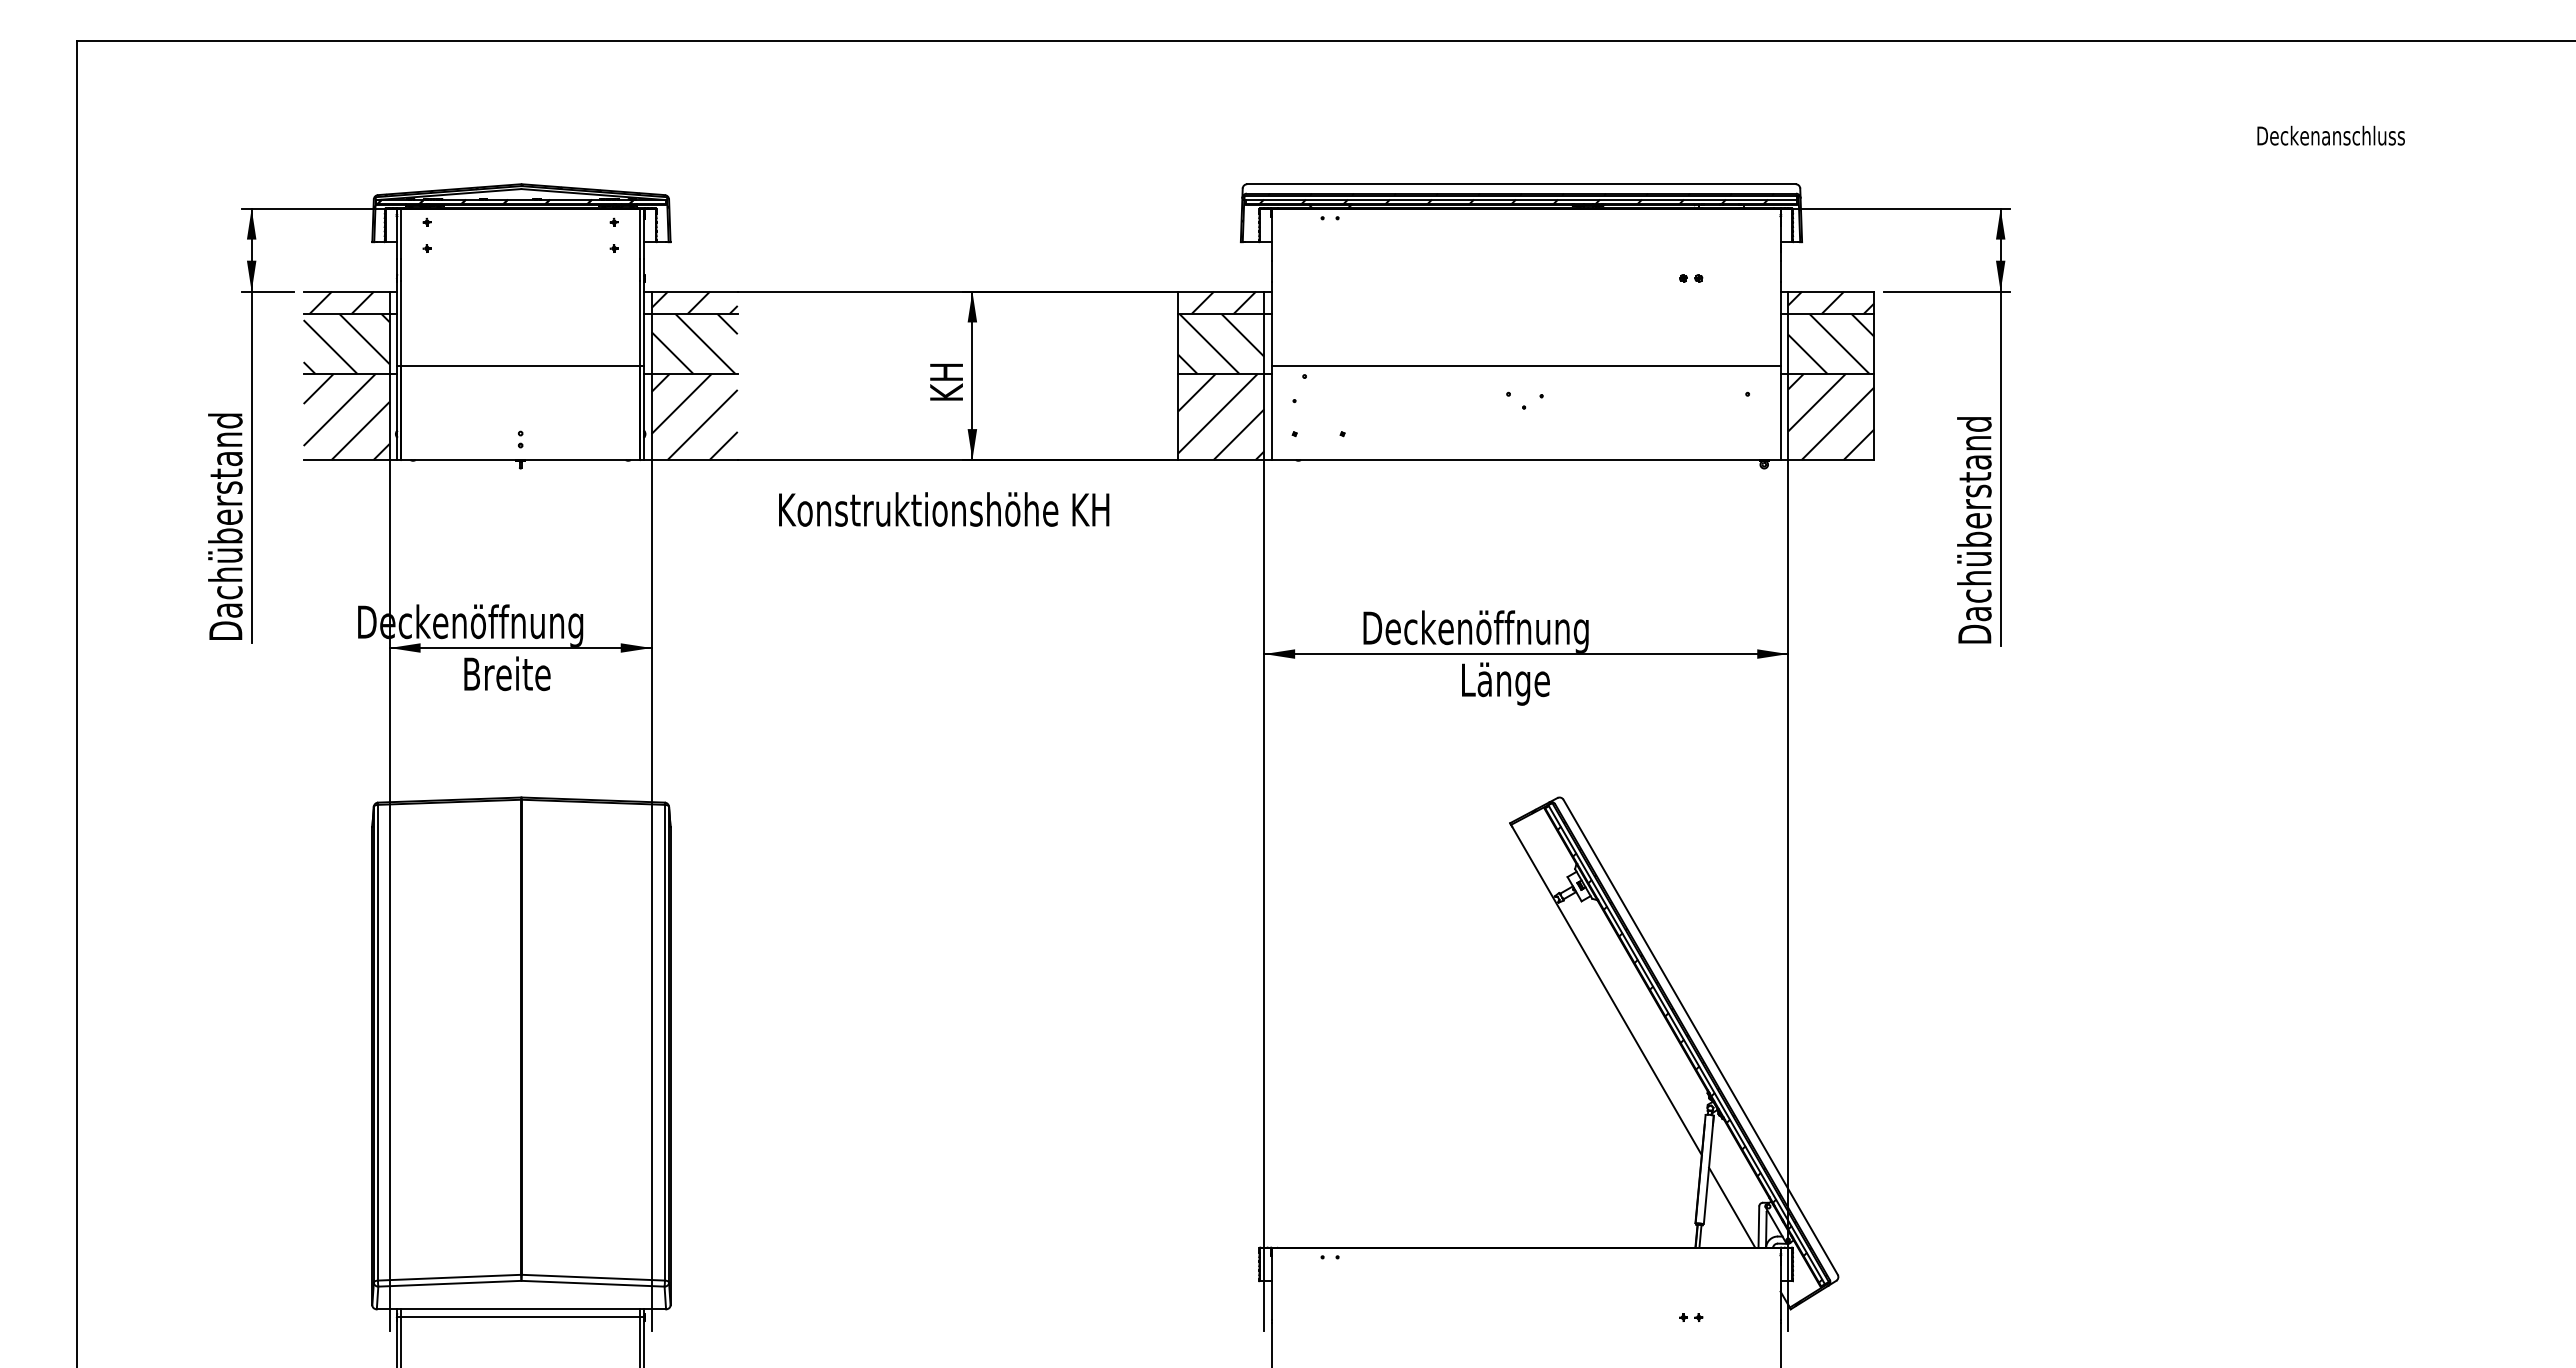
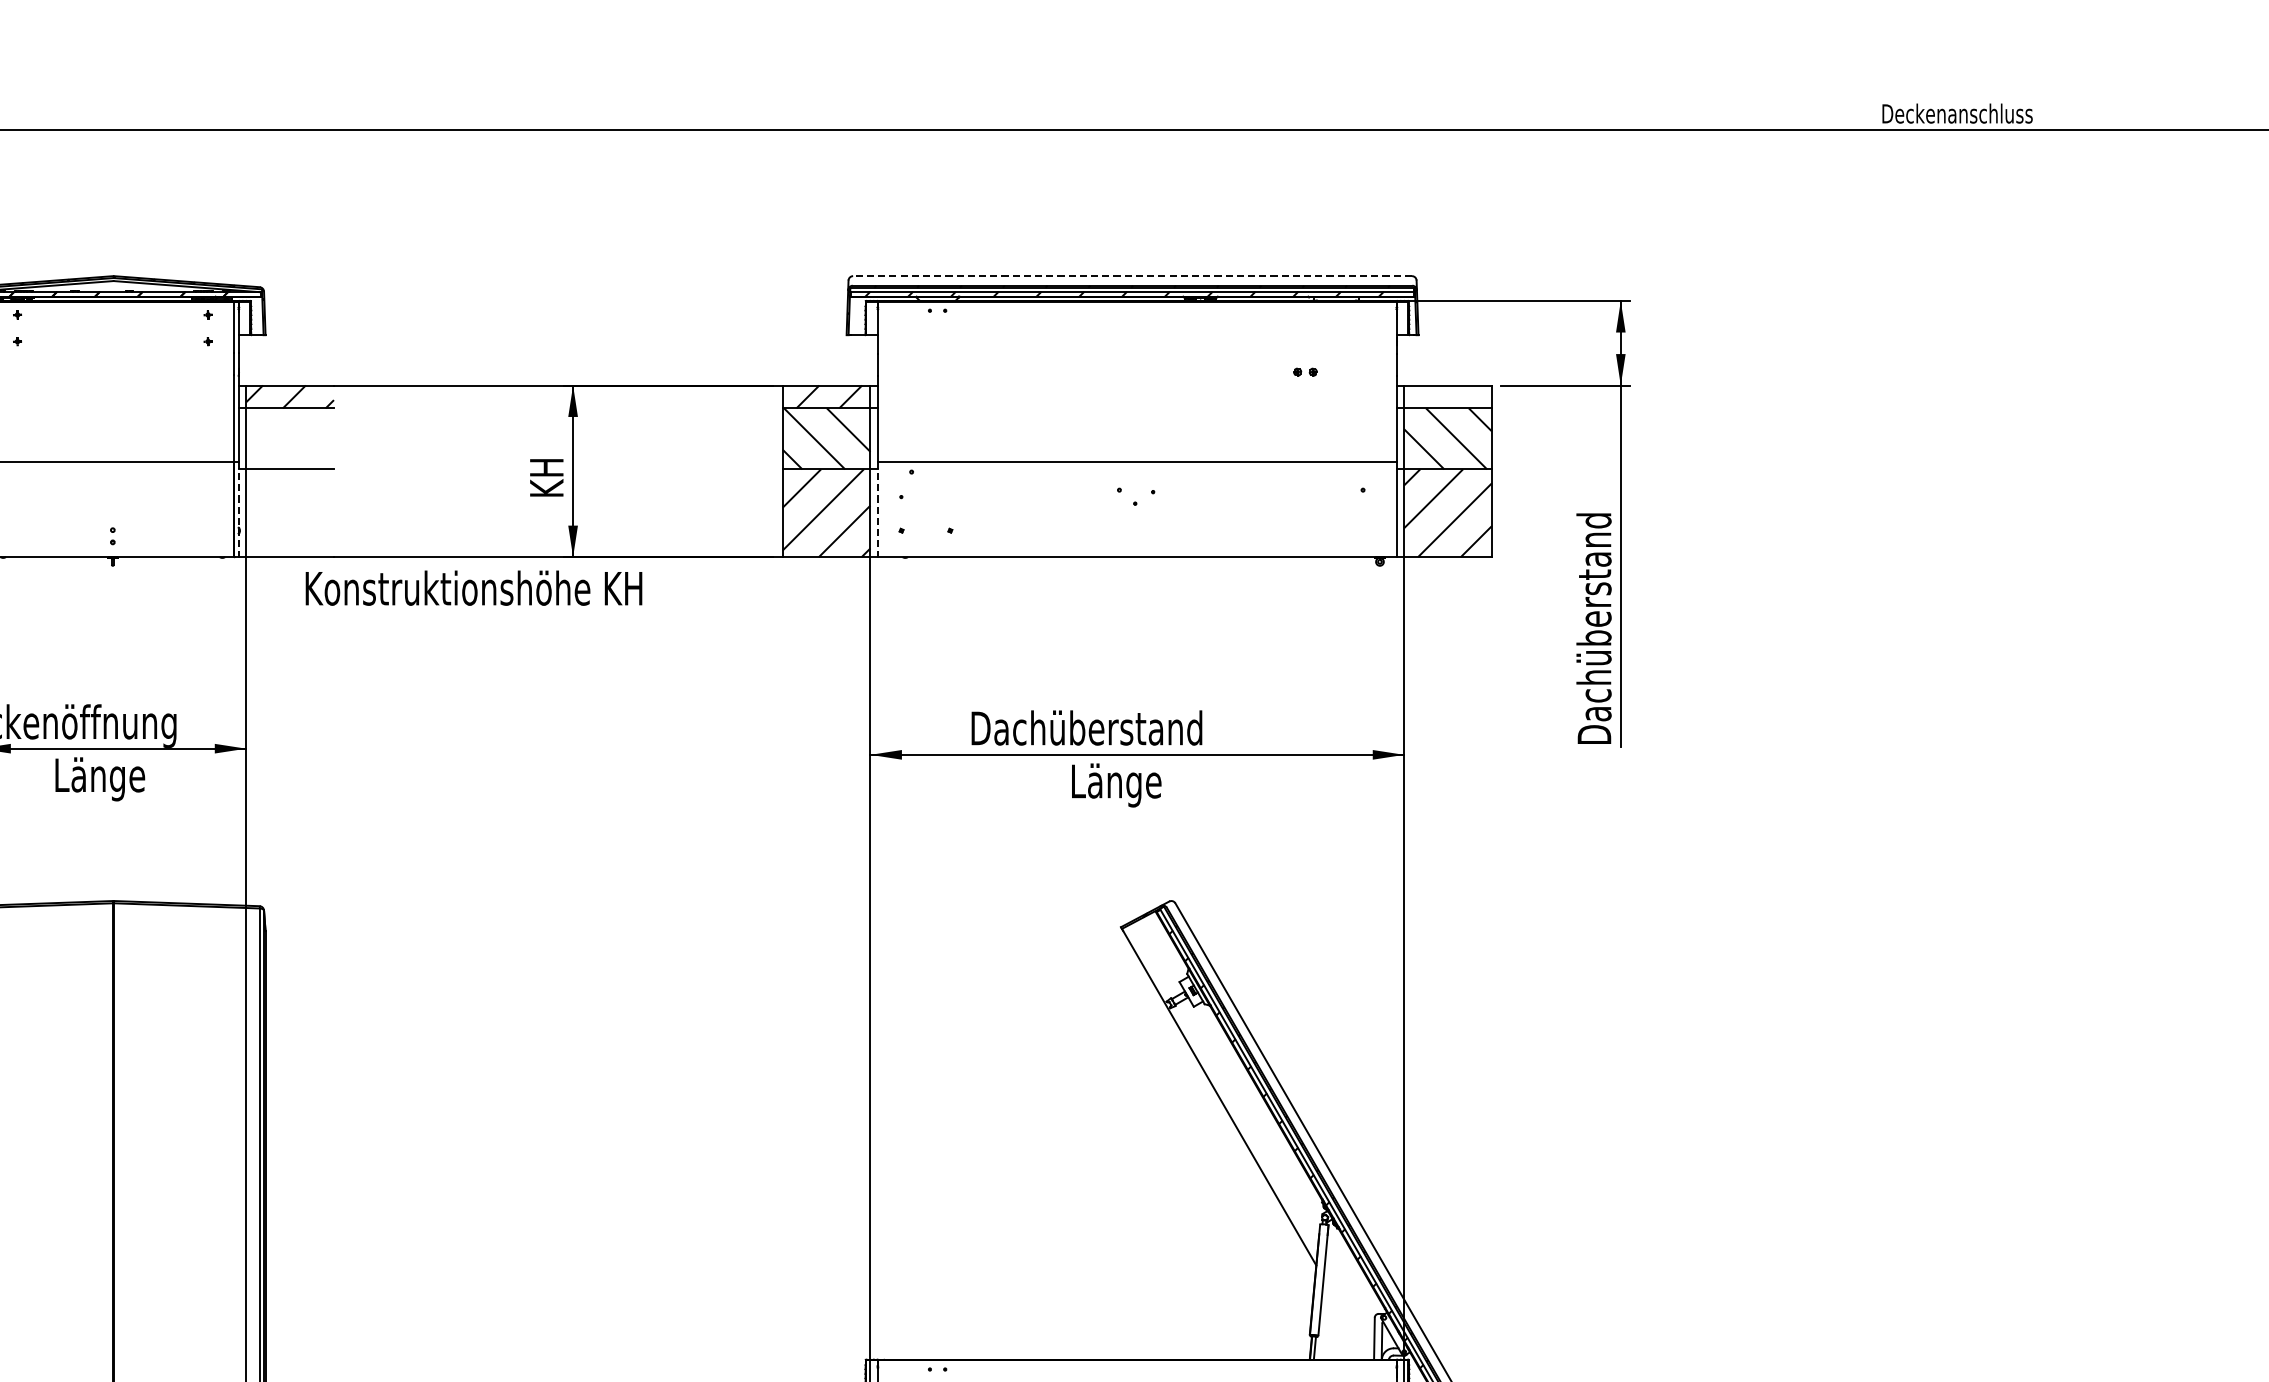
text: (2330, 135) -> (1956, 113), moved
line: (1520, 184) -> (1131, 276), solid -> dashed
hatch: (1831, 302) -> (1448, 396), removed
hatch: (694, 343) -> (289, 438), removed
line: (644, 413) -> (239, 509), solid -> dashed
line: (1271, 413) -> (877, 509), solid -> dashed
hatch: (694, 416) -> (289, 512), removed
text: (944, 509) -> (474, 588), moved
text: (1487, 631) -> (1097, 731), Deckenöffnung -> Dachüberstand
text: (509, 677) -> (101, 778), Breite -> Länge
line: (1732, 1207) -> (1347, 1318), removed

